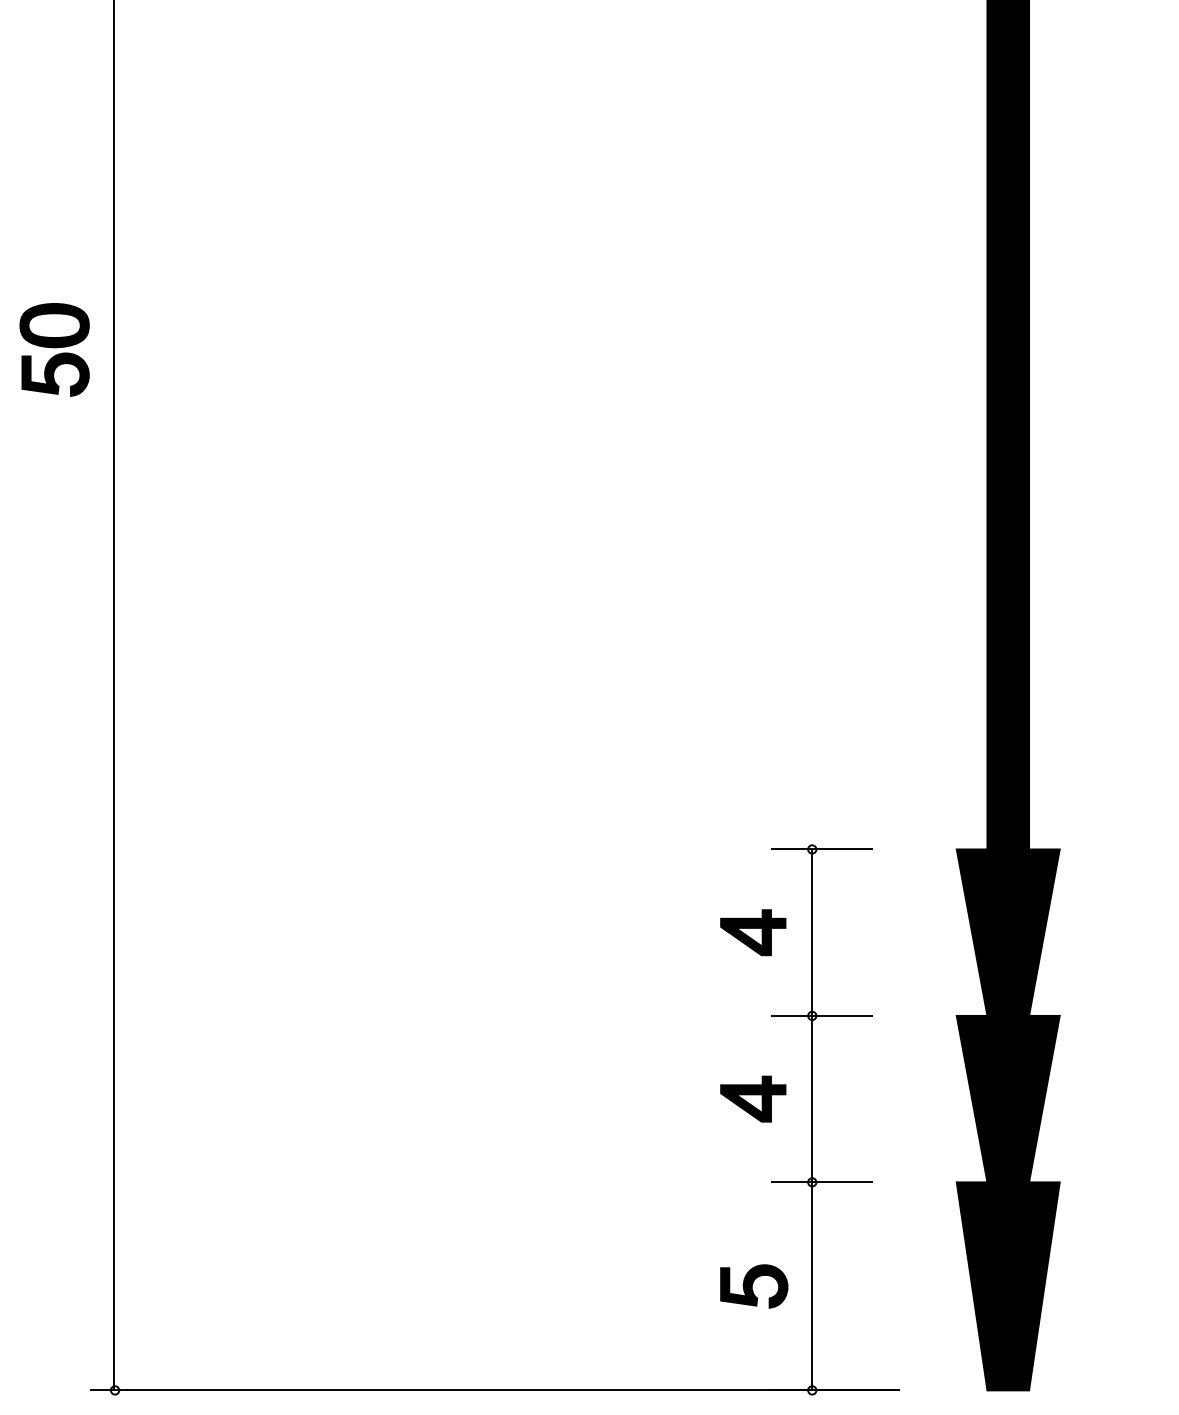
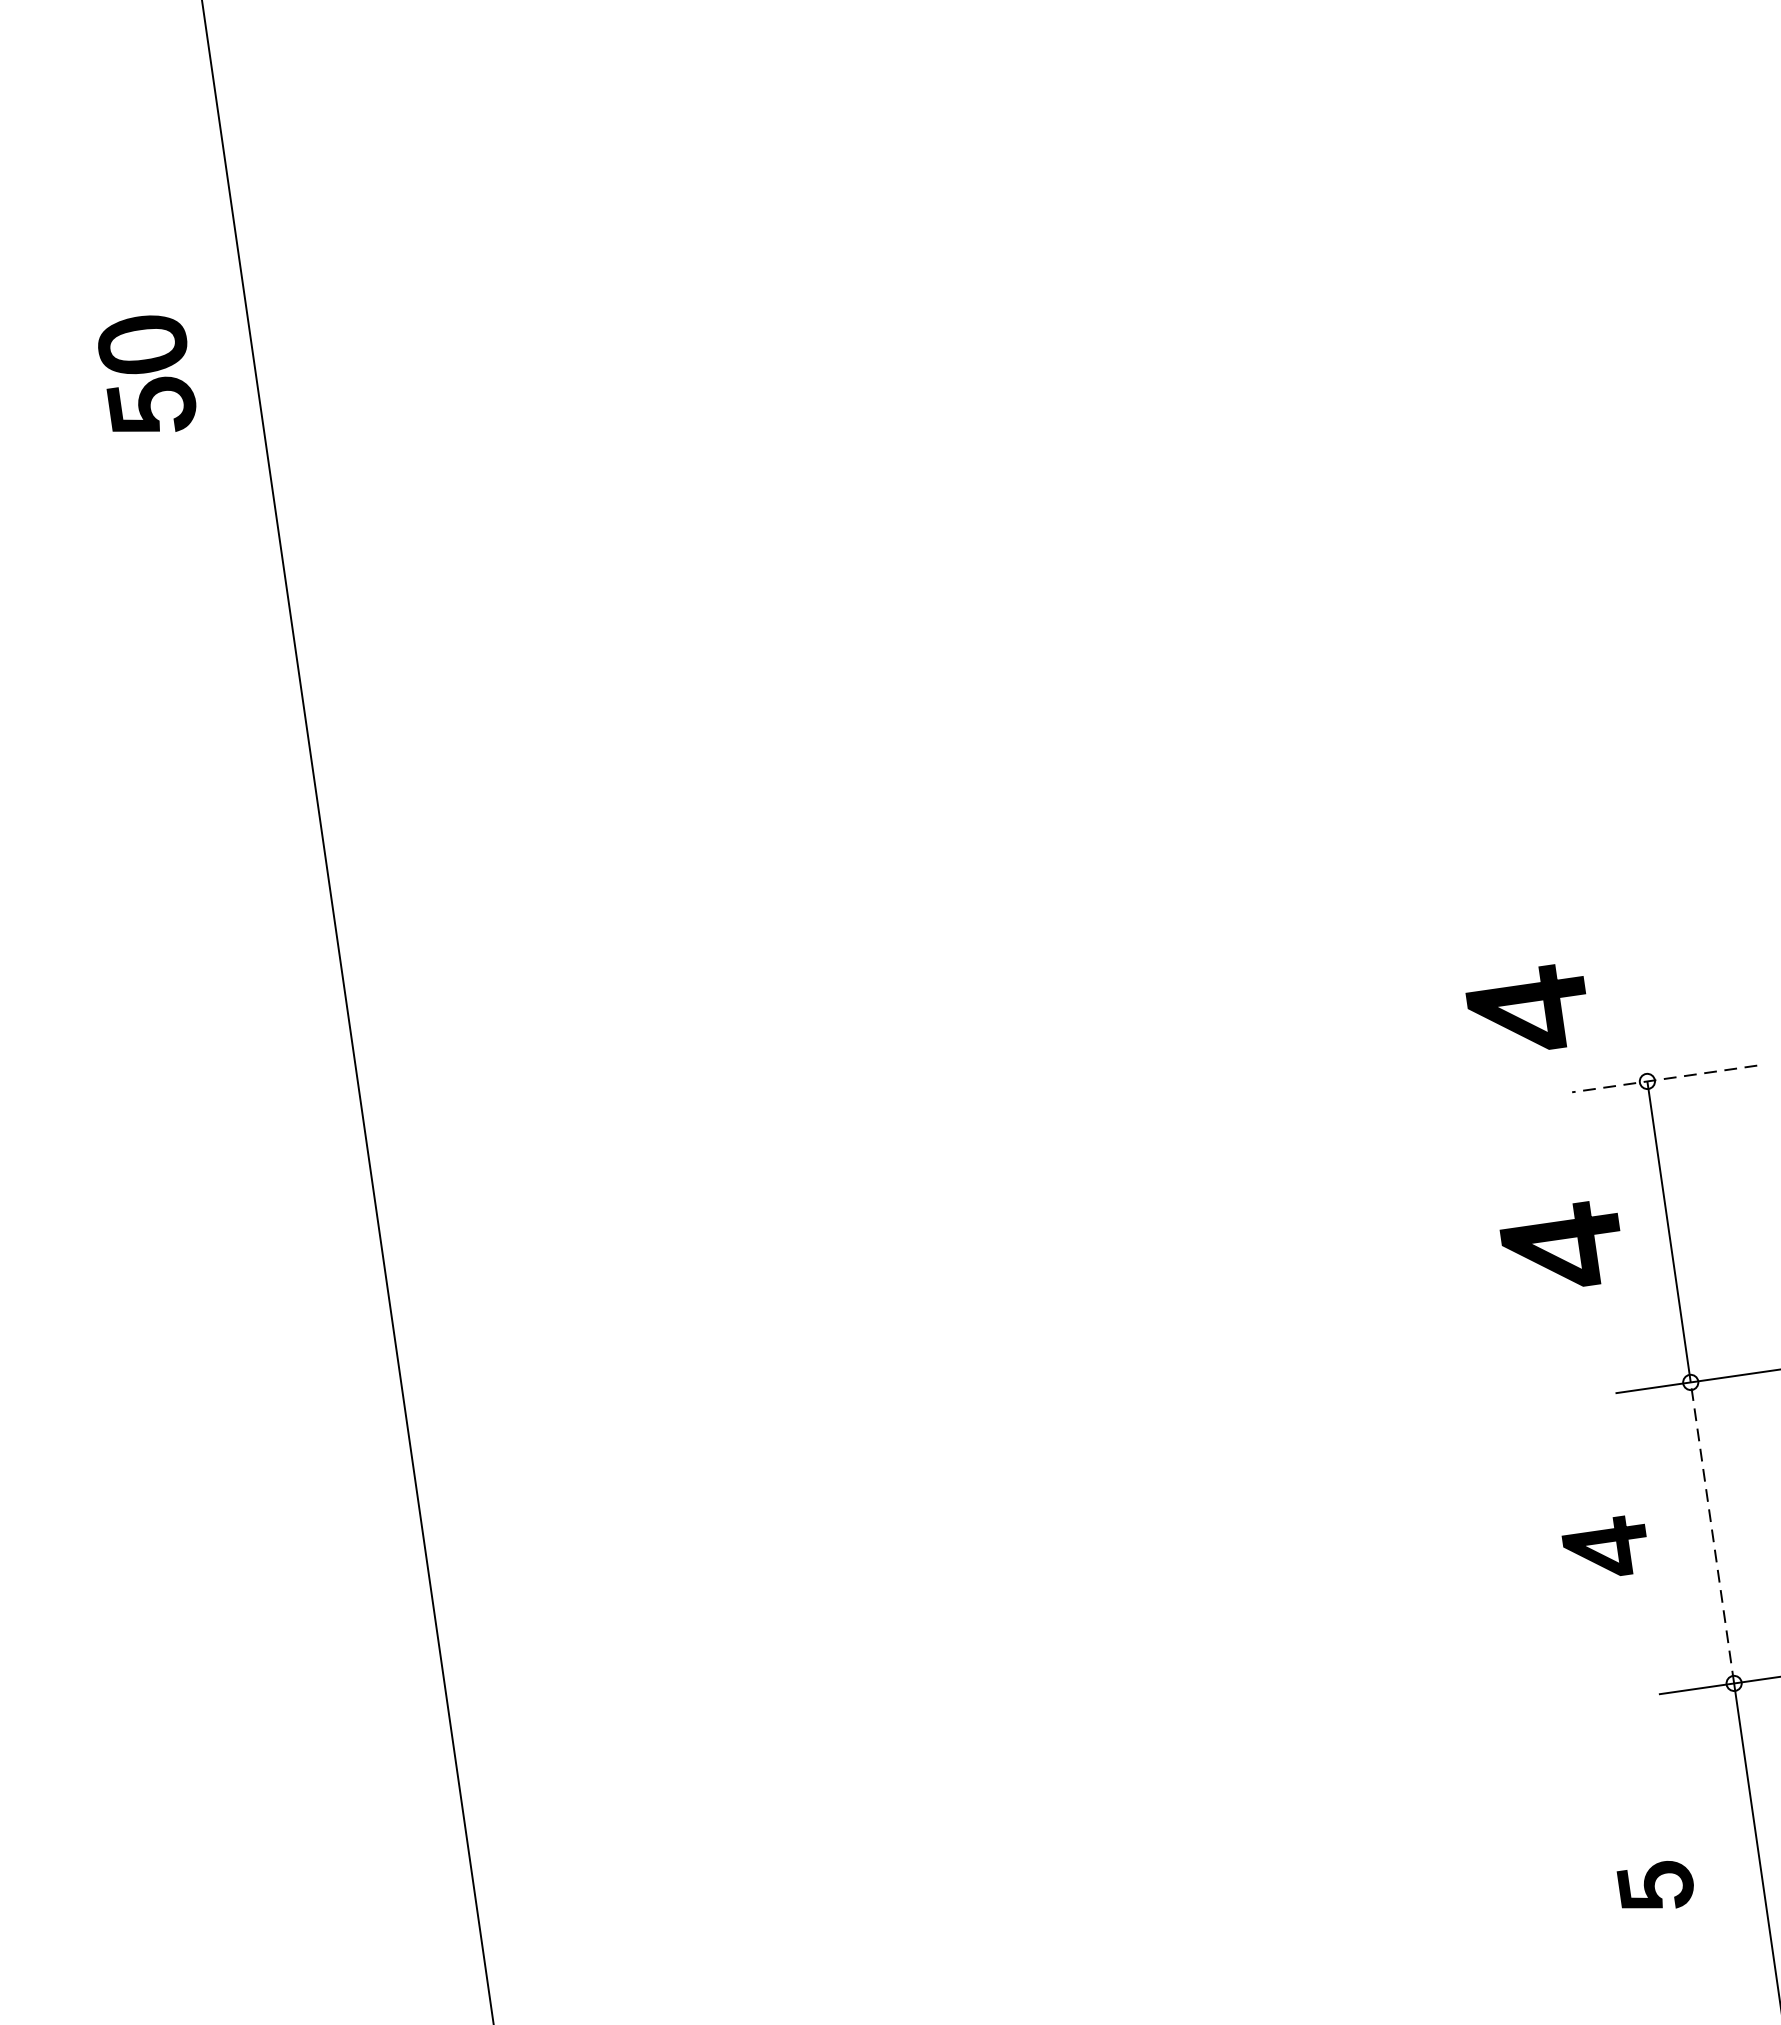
part: (54, 349) -> (146, 374), size x0.7
part: (753, 801) -> (1528, 1010), added
line: (821, 849) -> (1664, 1079), solid -> dashed
part: (753, 1098) -> (1606, 1547), size x0.7
line: (812, 1098) -> (1712, 1531), solid -> dashed
part: (754, 1286) -> (1656, 1886), size x0.6

